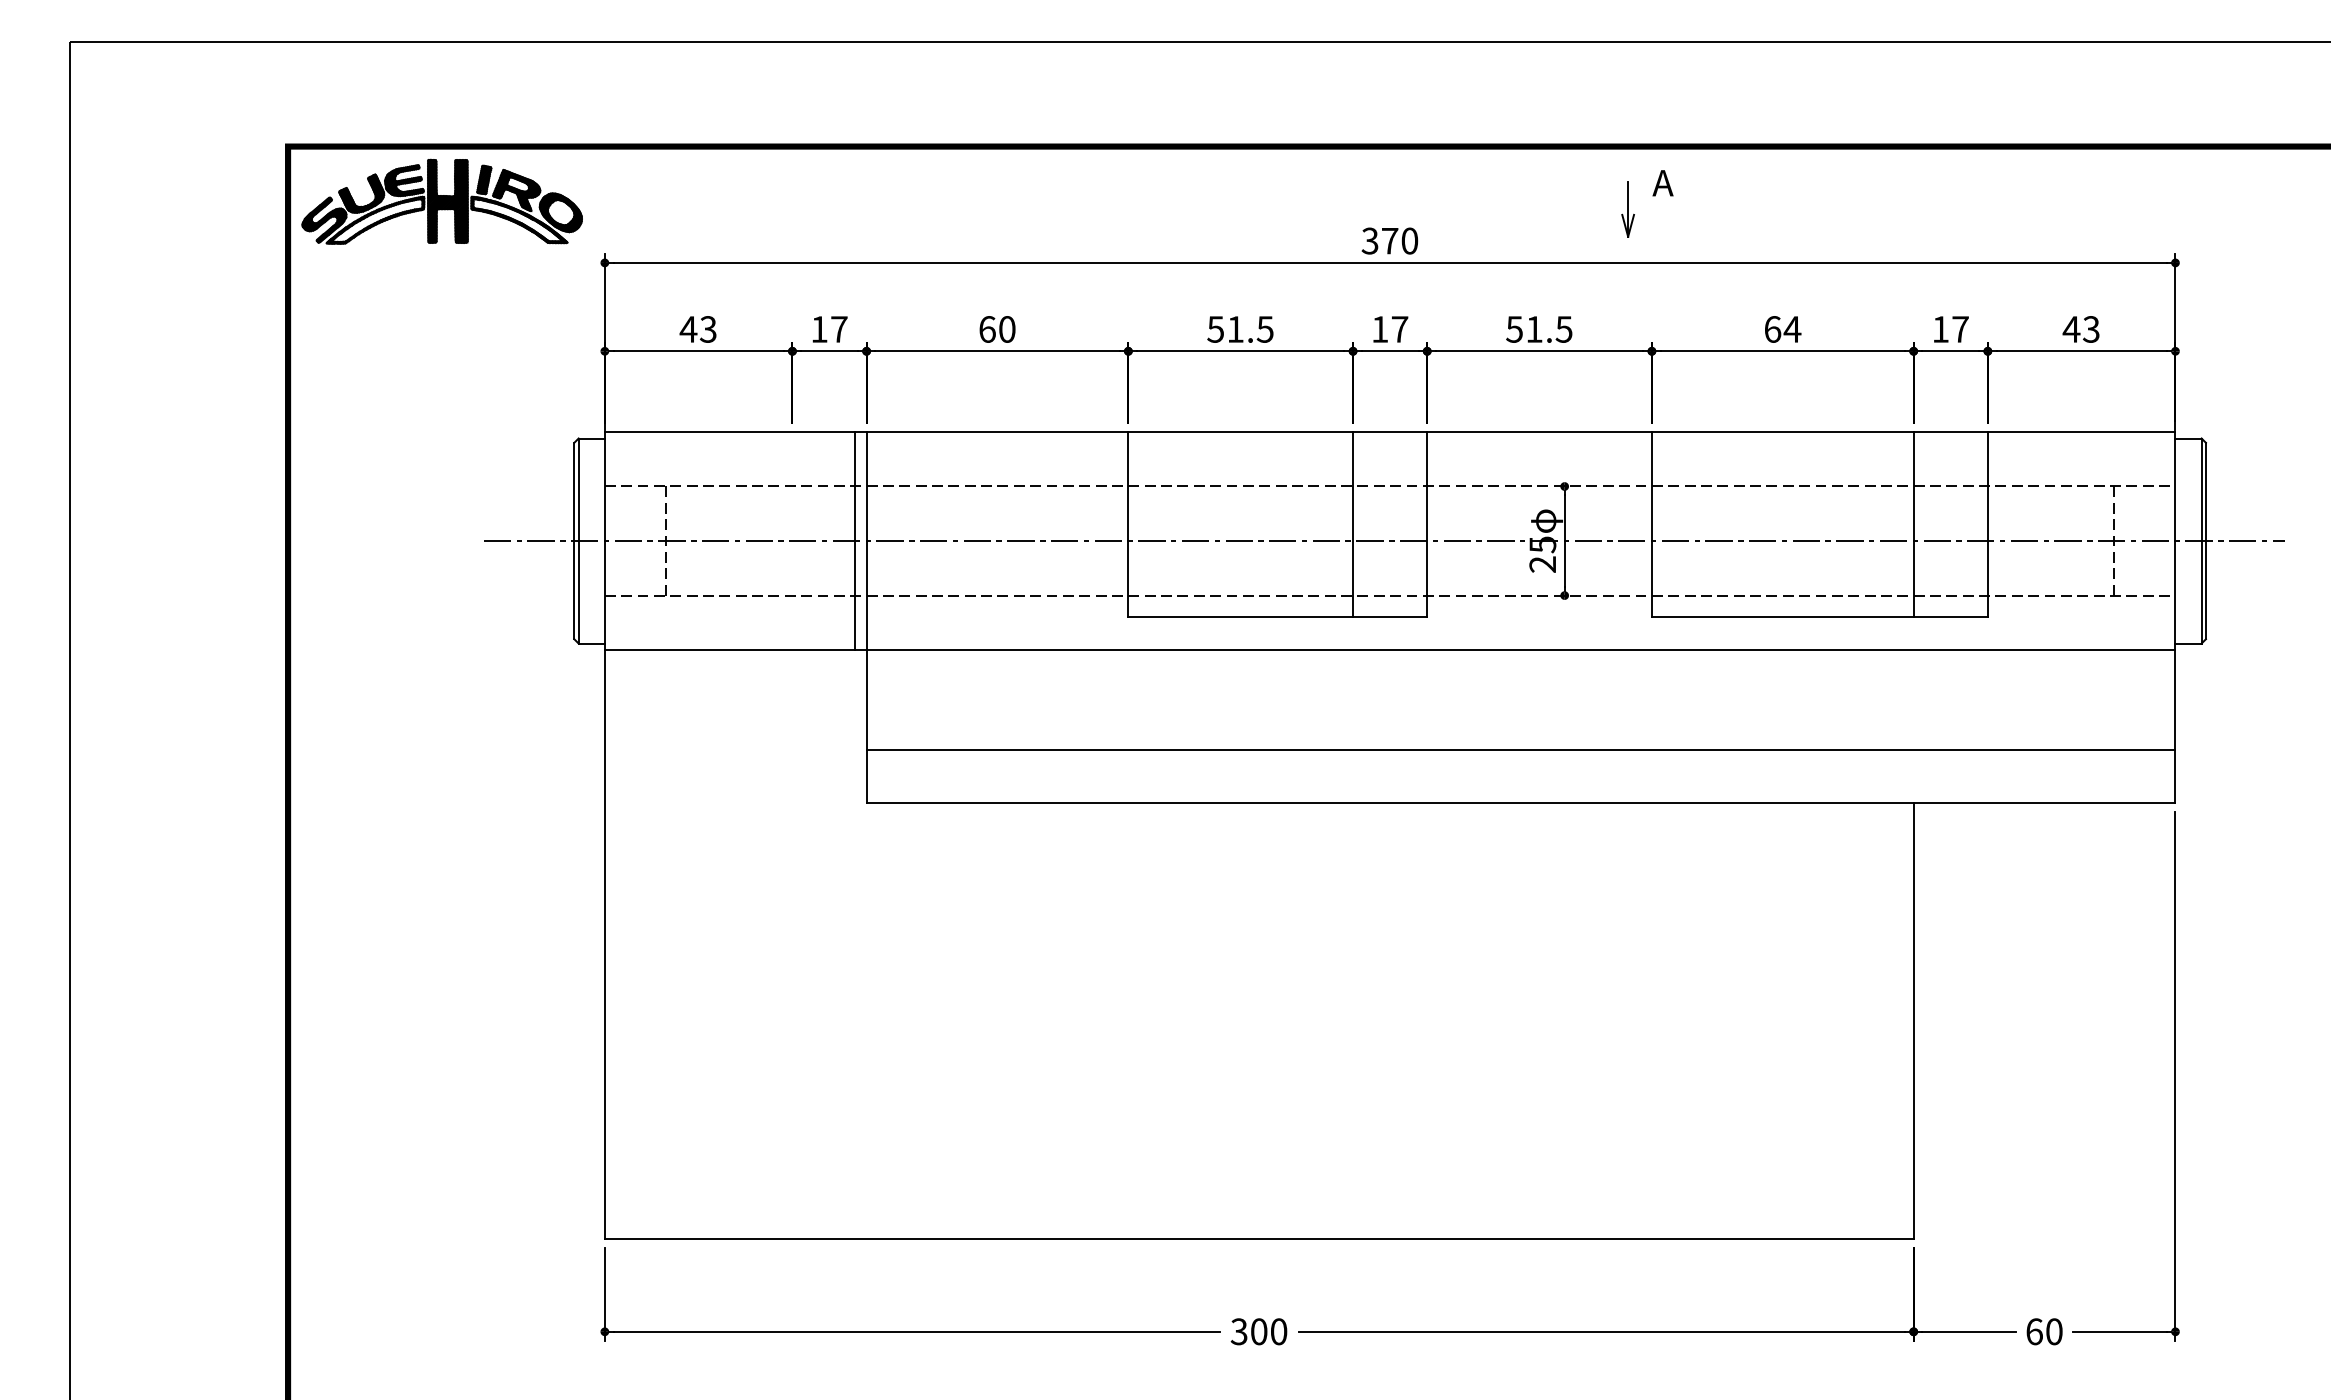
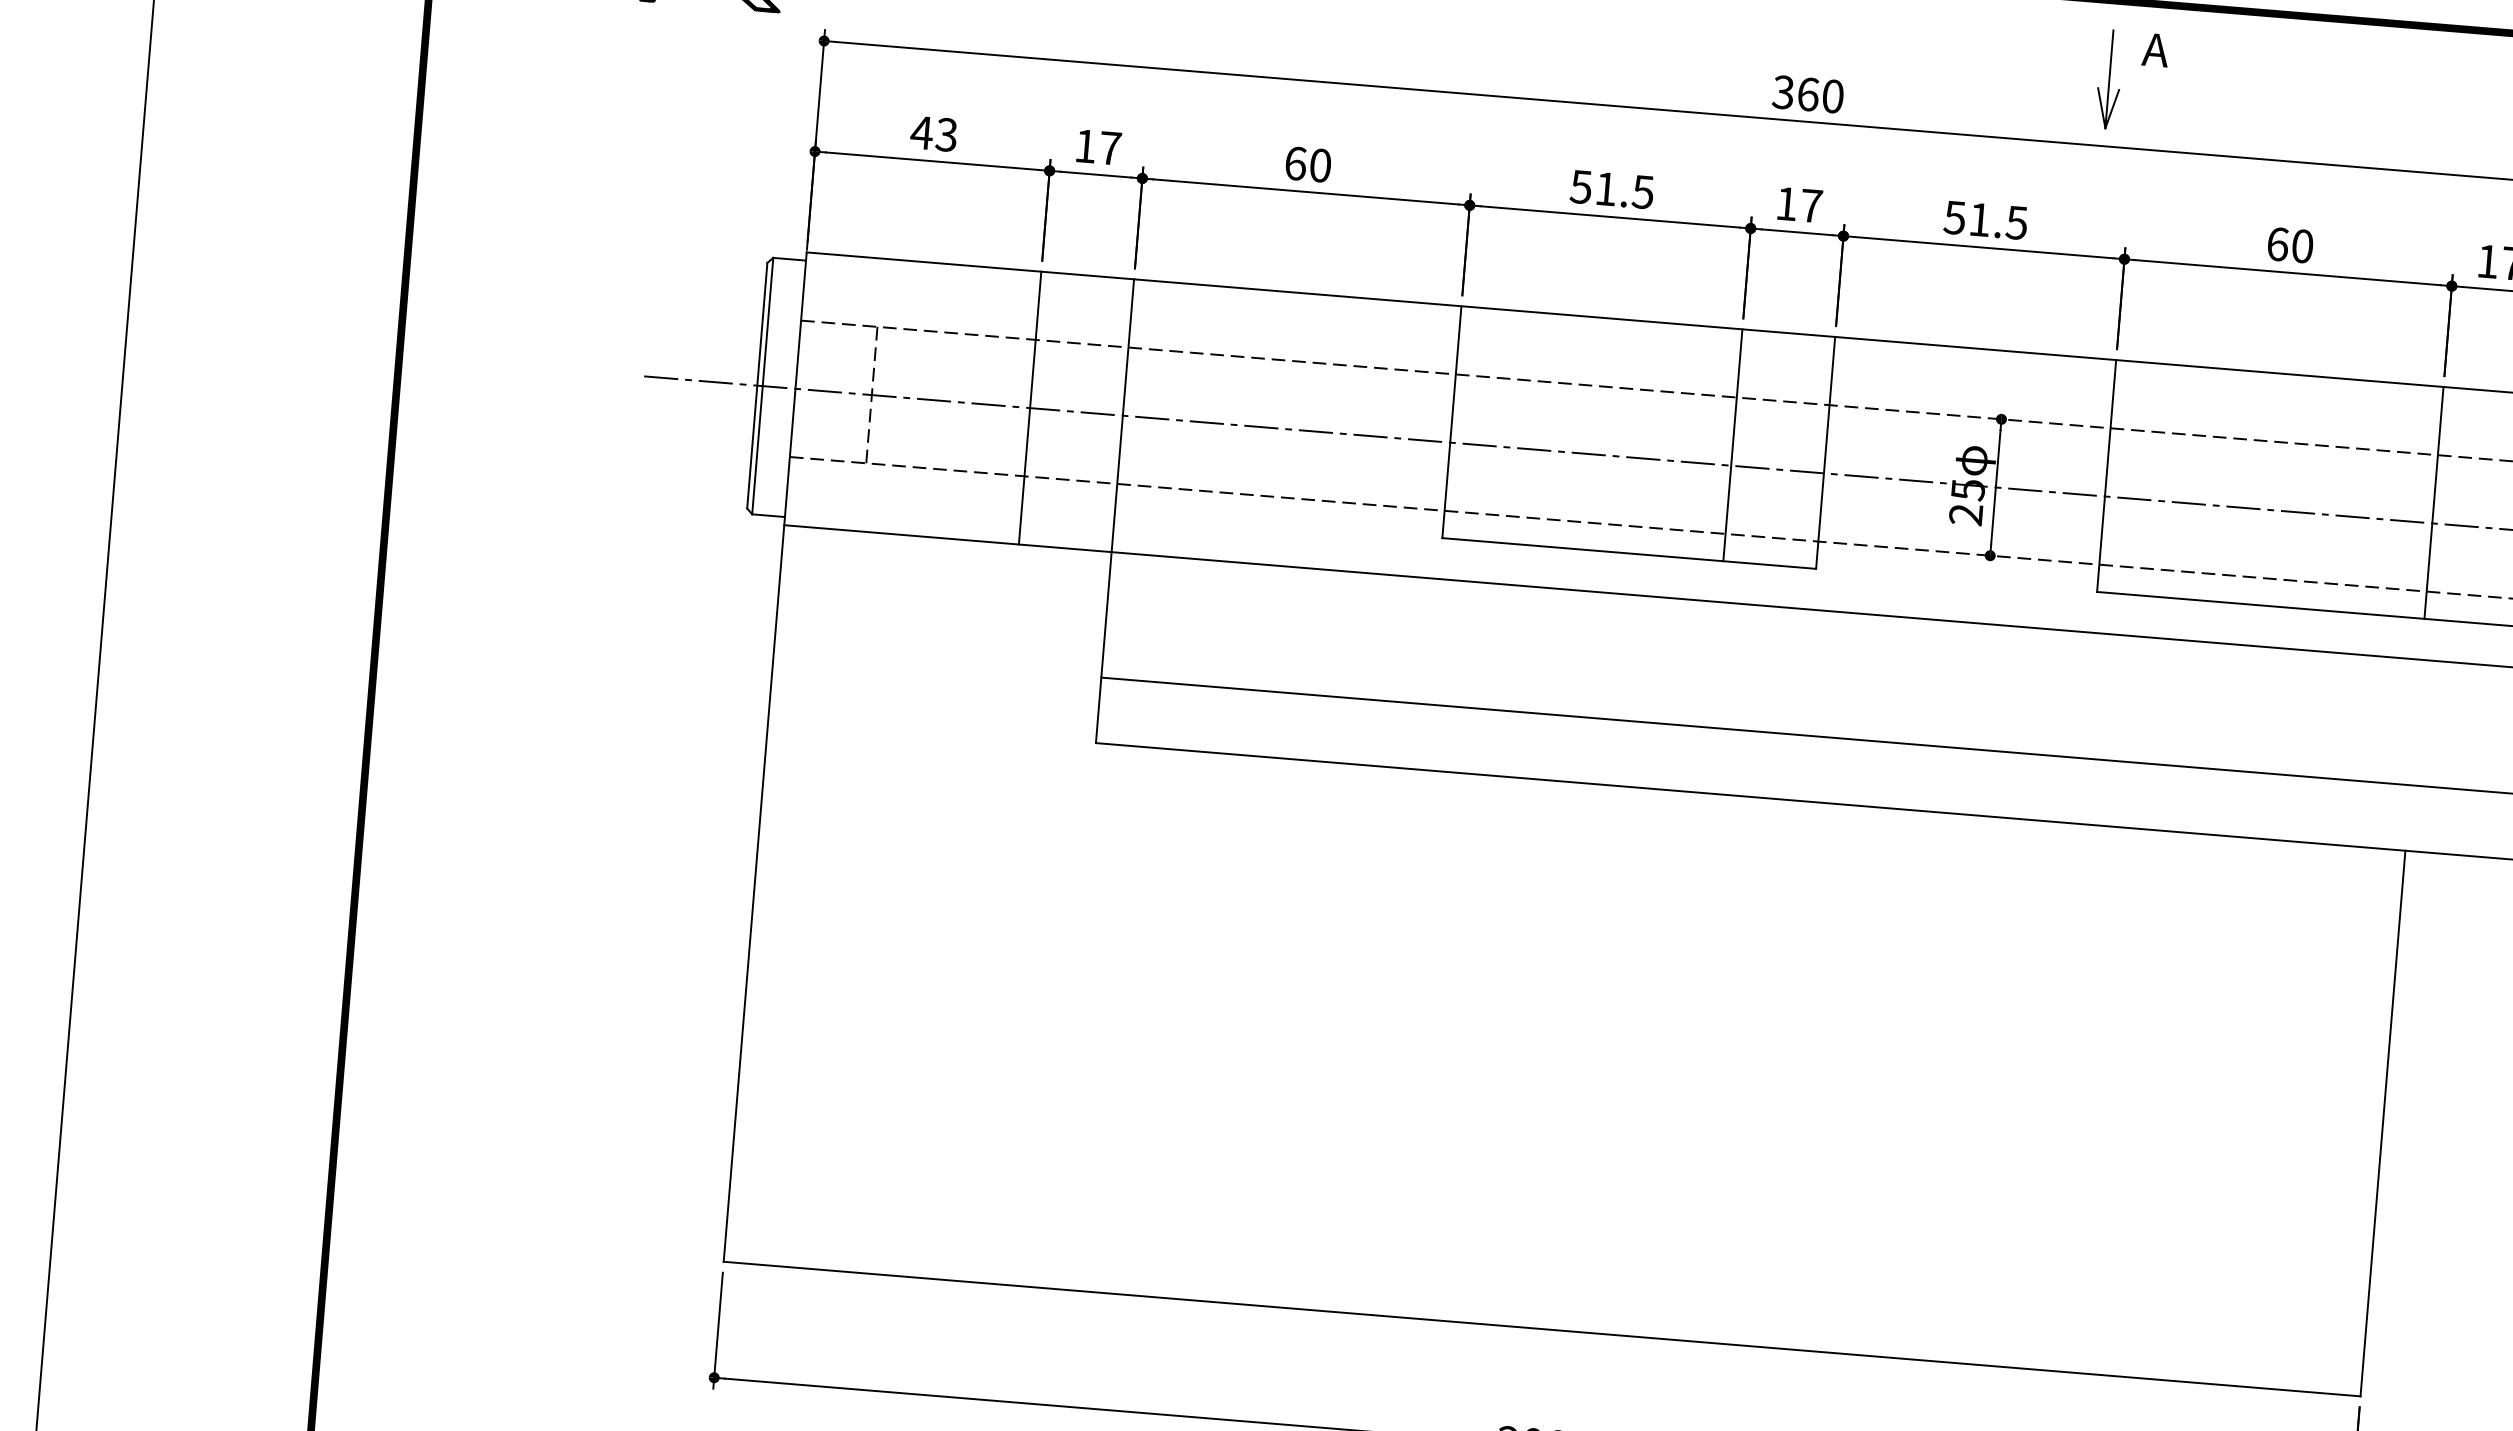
part: (1627, 209) -> (2108, 79), size x1.43
text: (1390, 240) -> (1808, 93), 370 -> 360
text: (1792, 329) -> (2302, 246), 64 -> 60
line: (855, 540) -> (1030, 407), moved

